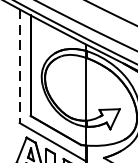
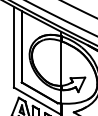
line: (19, 66) -> (13, 47), dashed -> solid

